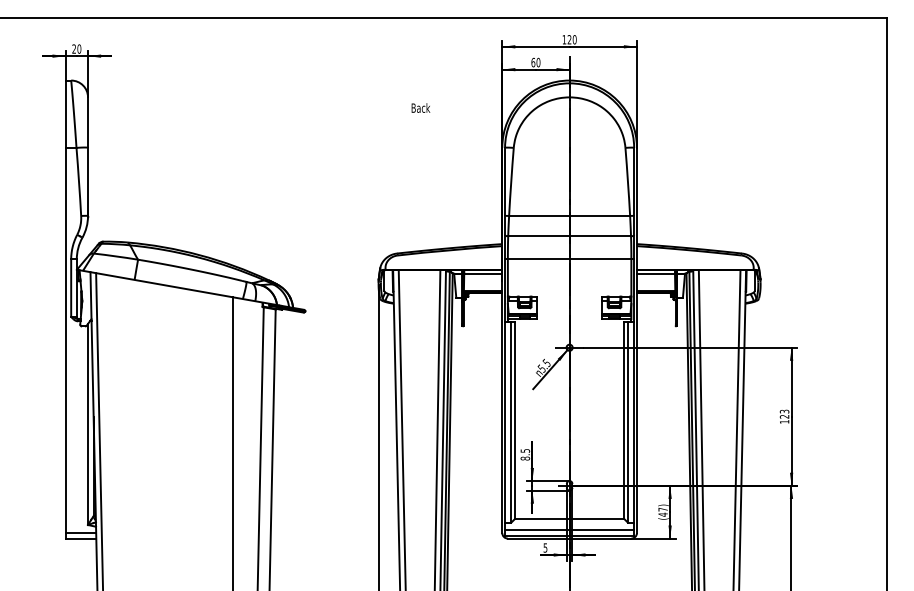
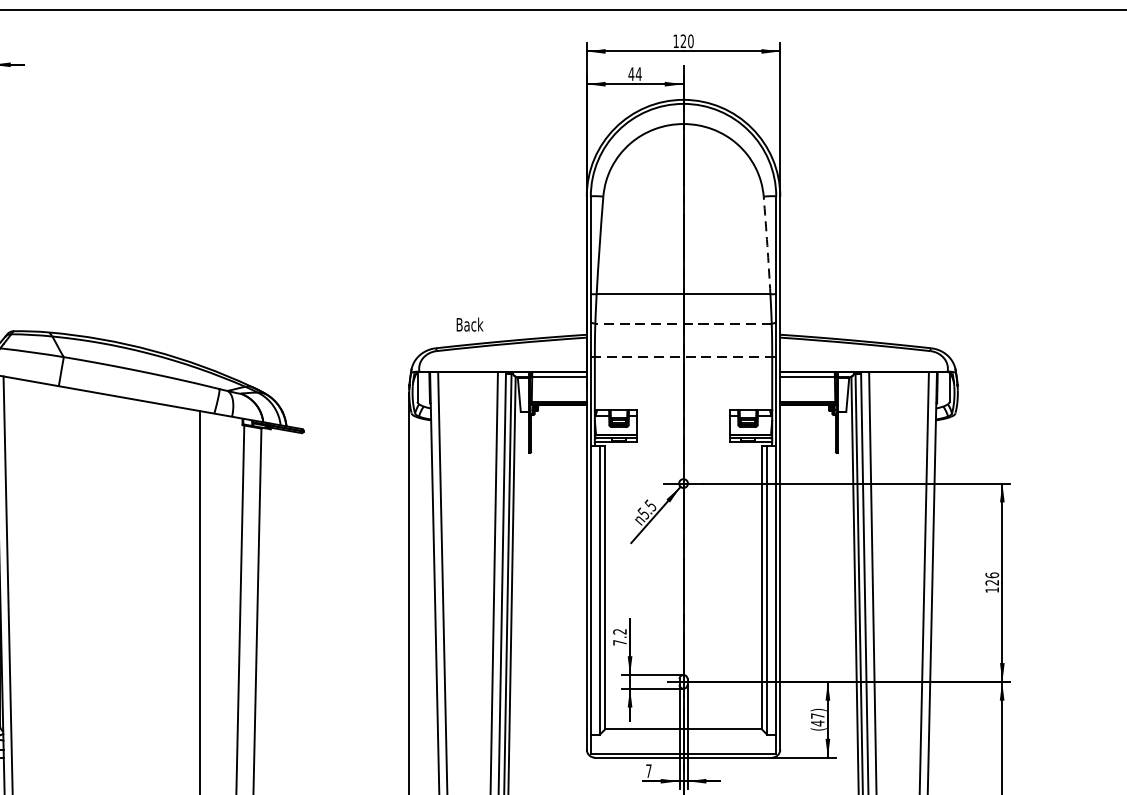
text: (535, 62) -> (634, 73), 60 -> 44
text: (420, 107) -> (469, 323), moved
arc: (628, 181) -> (768, 244), solid -> dashed
line: (569, 236) -> (683, 323), solid -> dashed
line: (569, 259) -> (683, 356), solid -> dashed
text: (784, 411) -> (992, 575), 123 -> 126
text: (525, 454) -> (620, 636), 8.5 -> 7.2
line: (569, 529) -> (683, 744), removed
text: (545, 547) -> (648, 770), 5 -> 7

